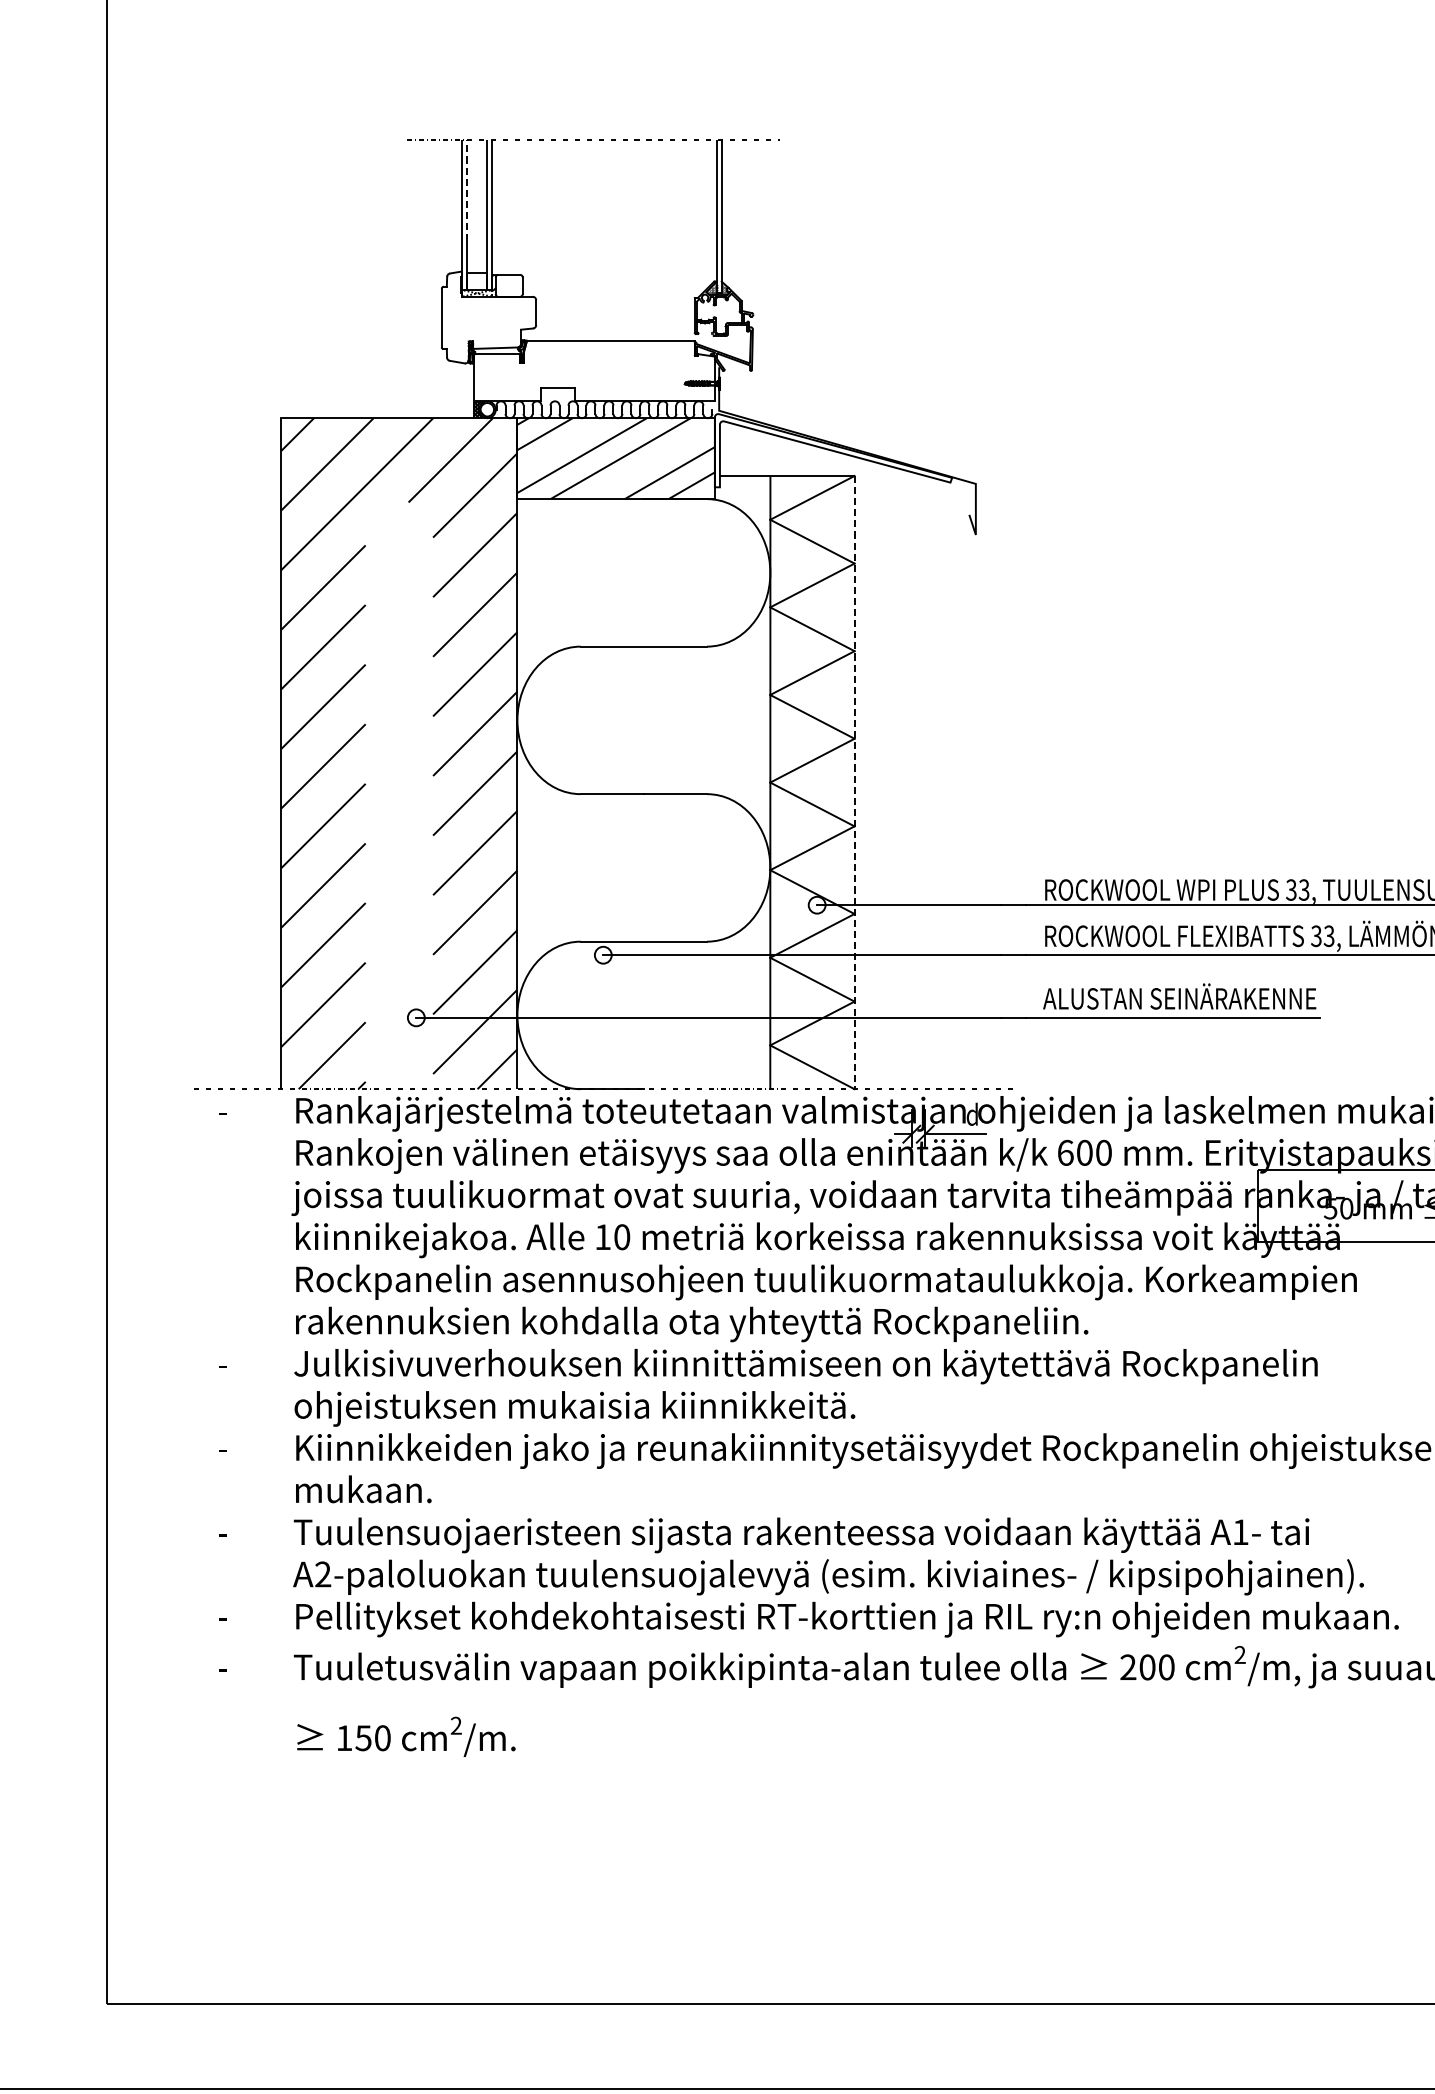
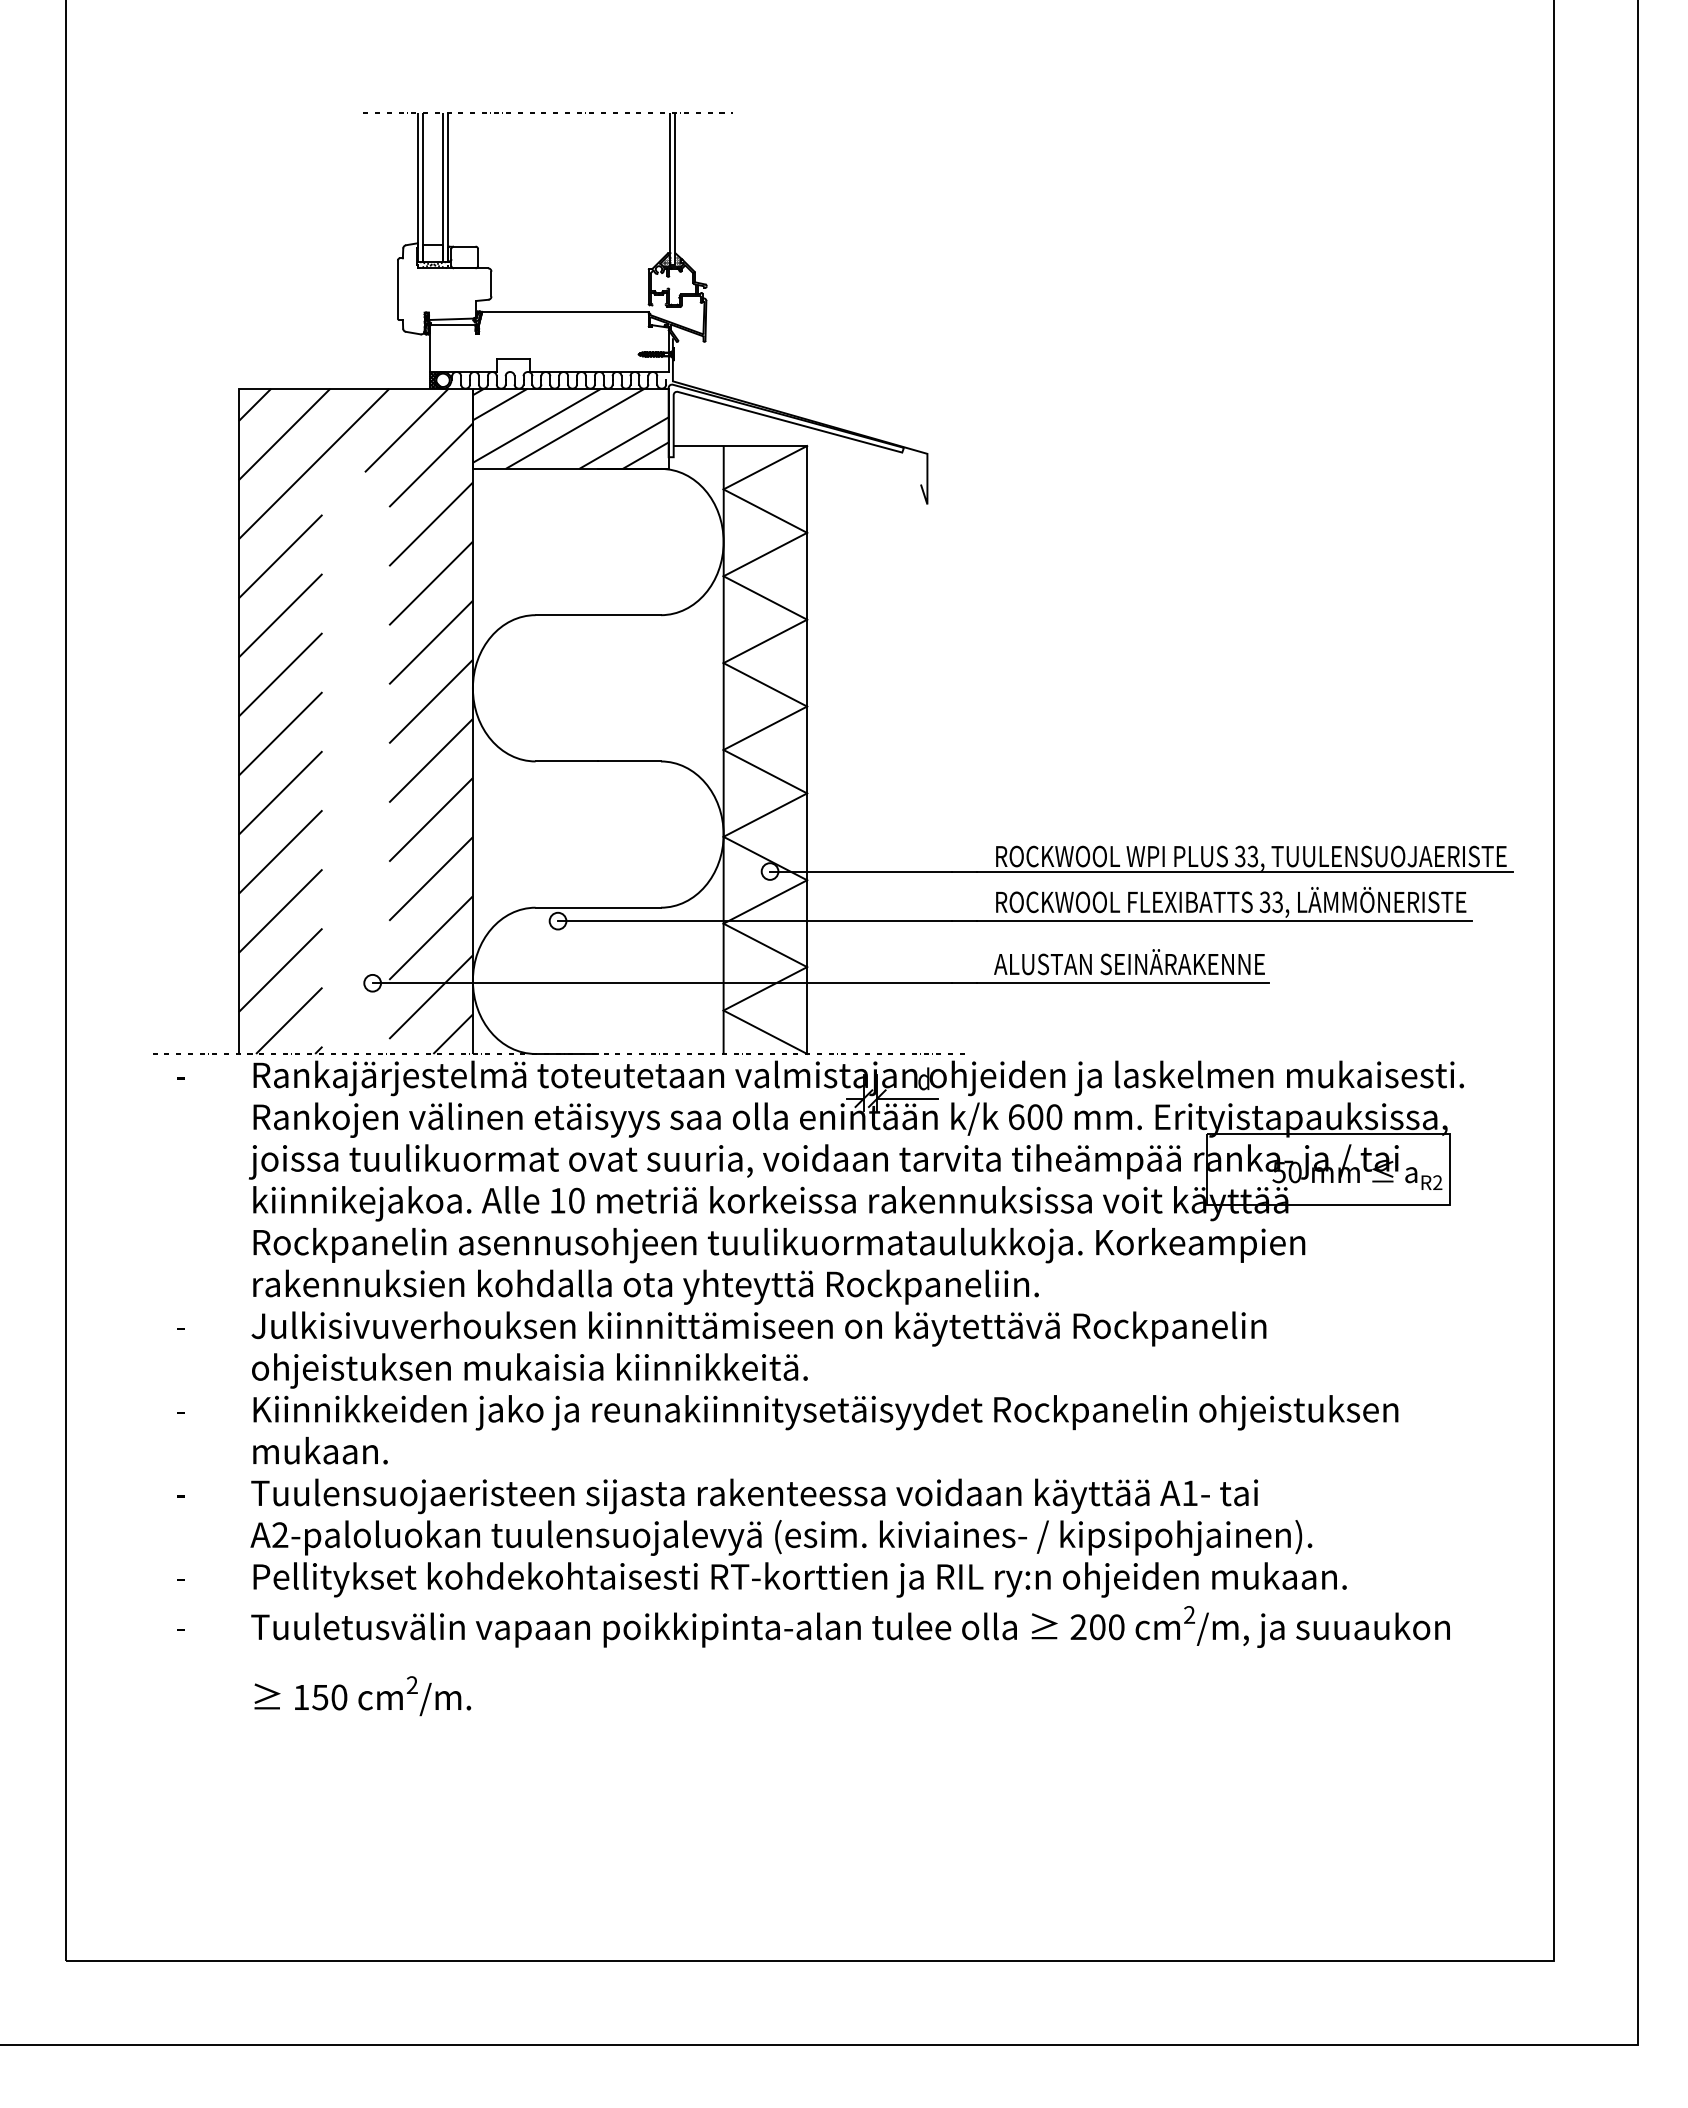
line: (466, 190) -> (422, 162), dashed -> solid
line: (854, 782) -> (807, 749), dashed -> solid

